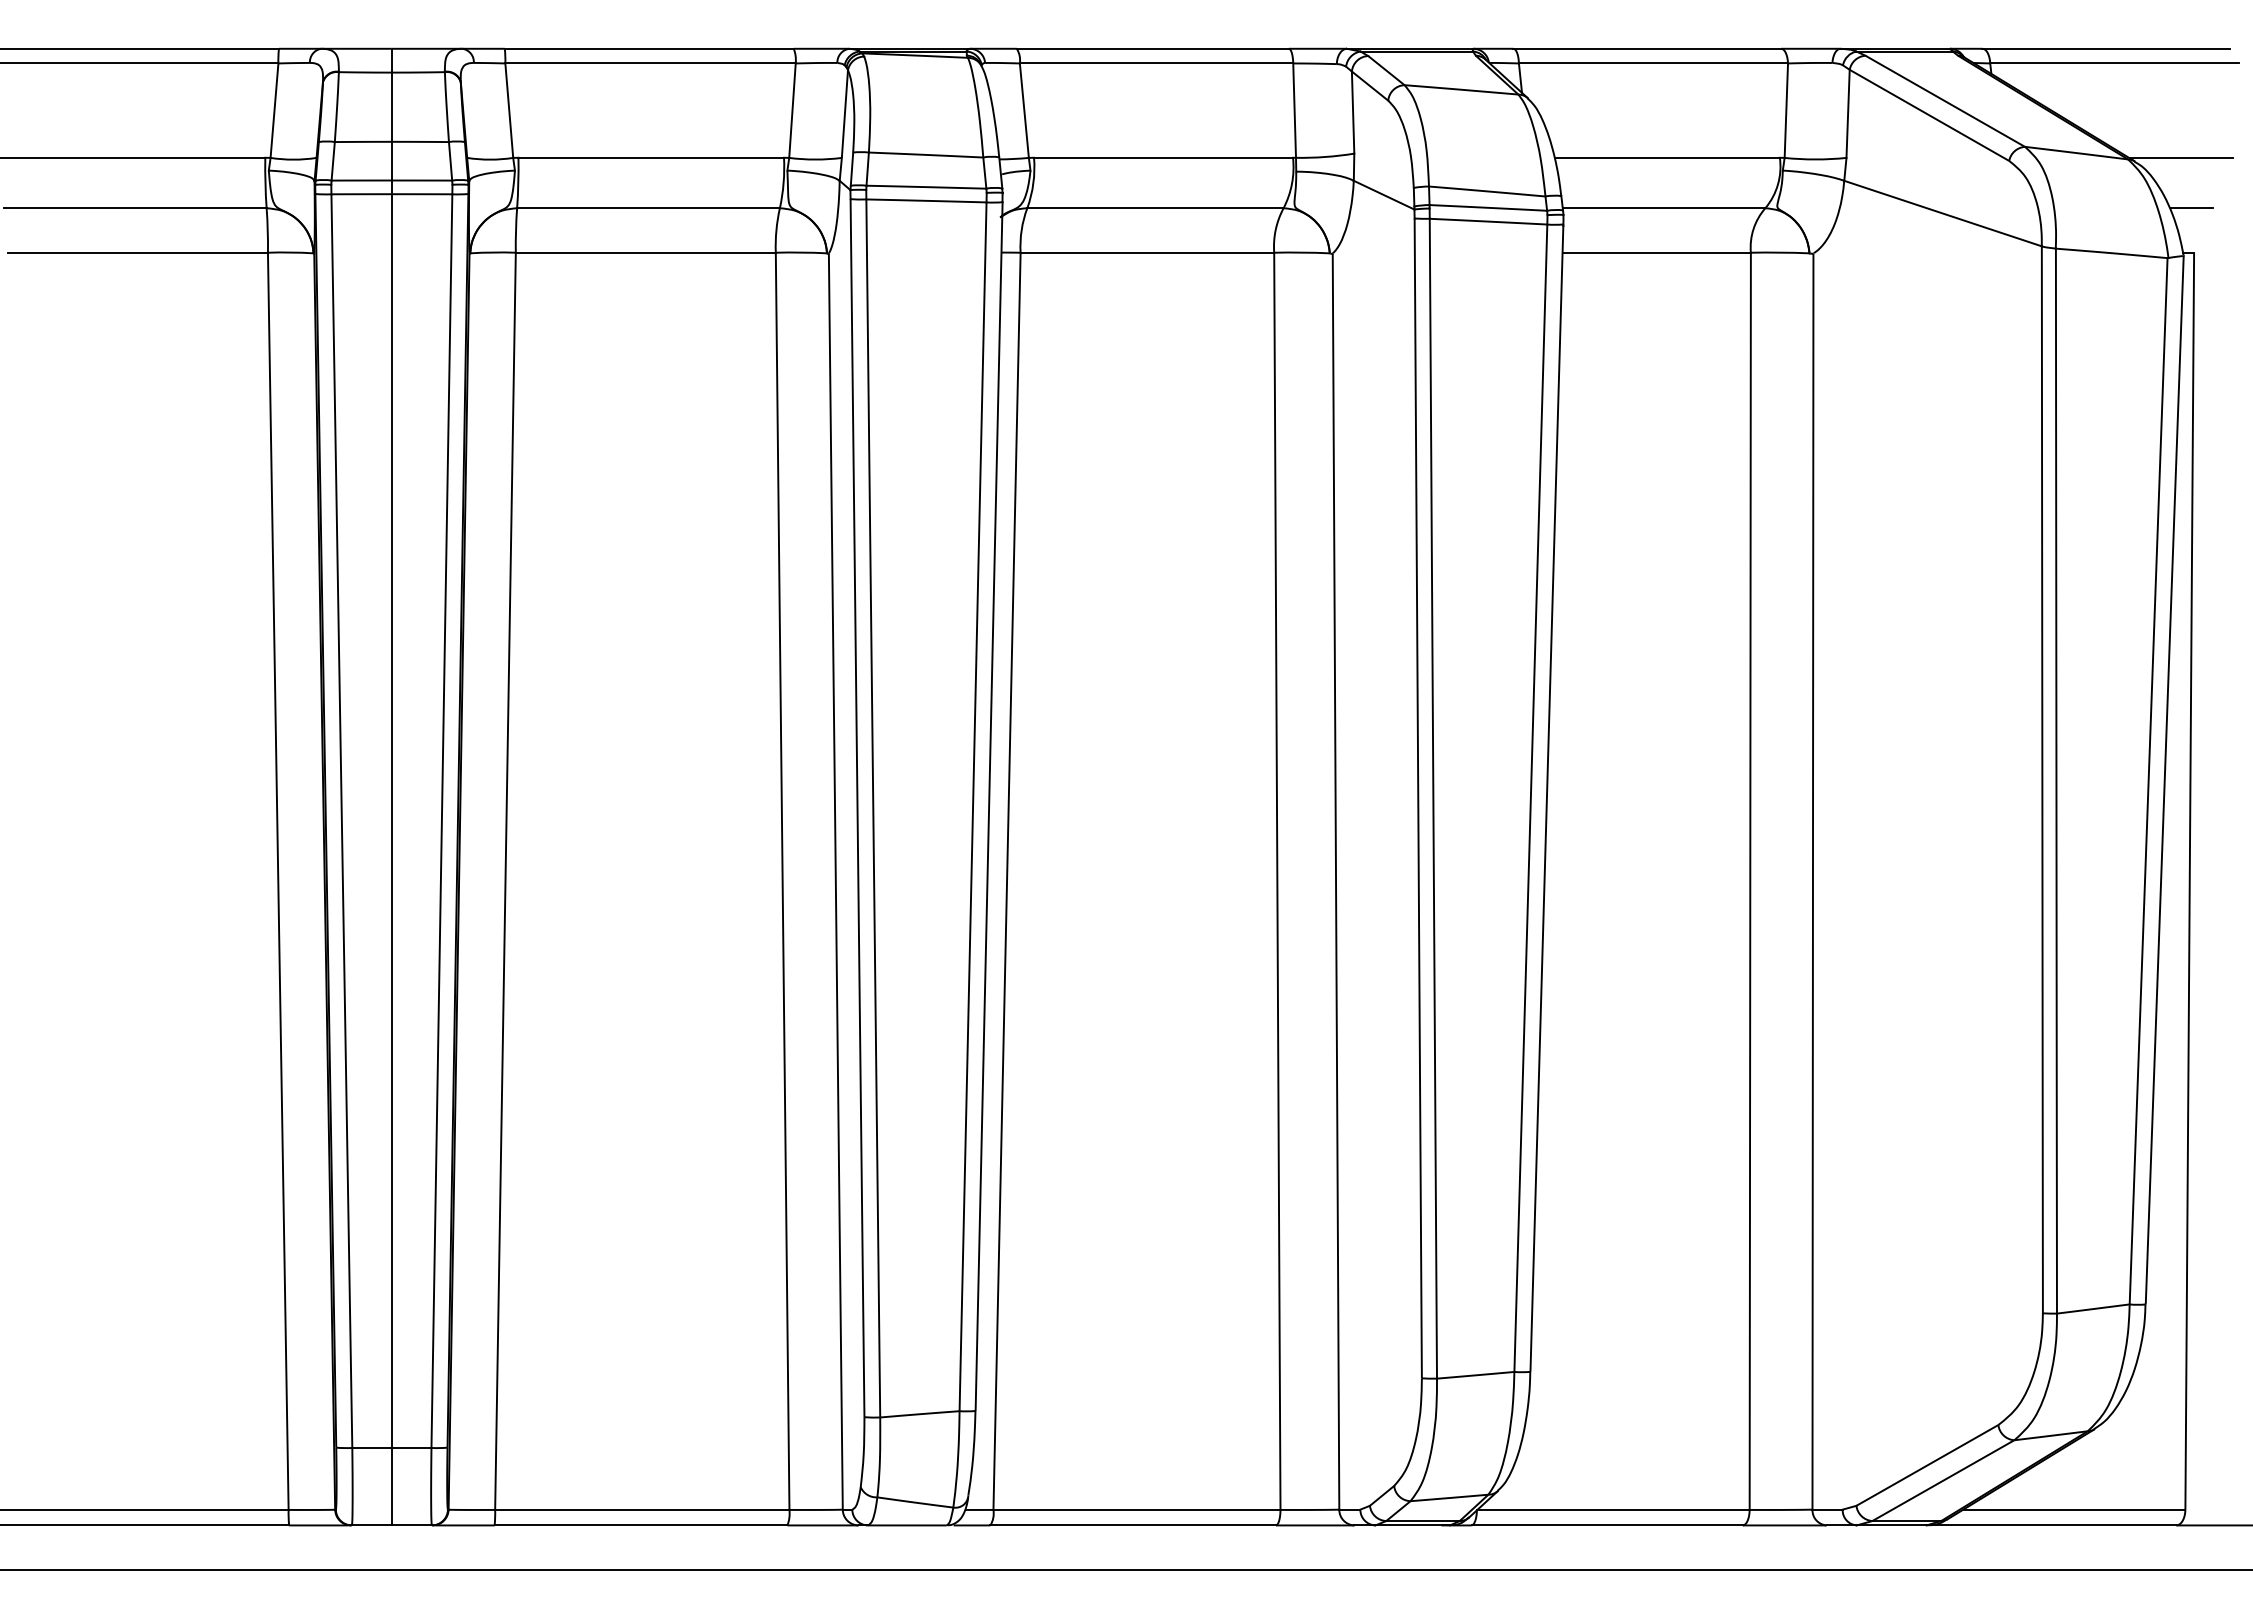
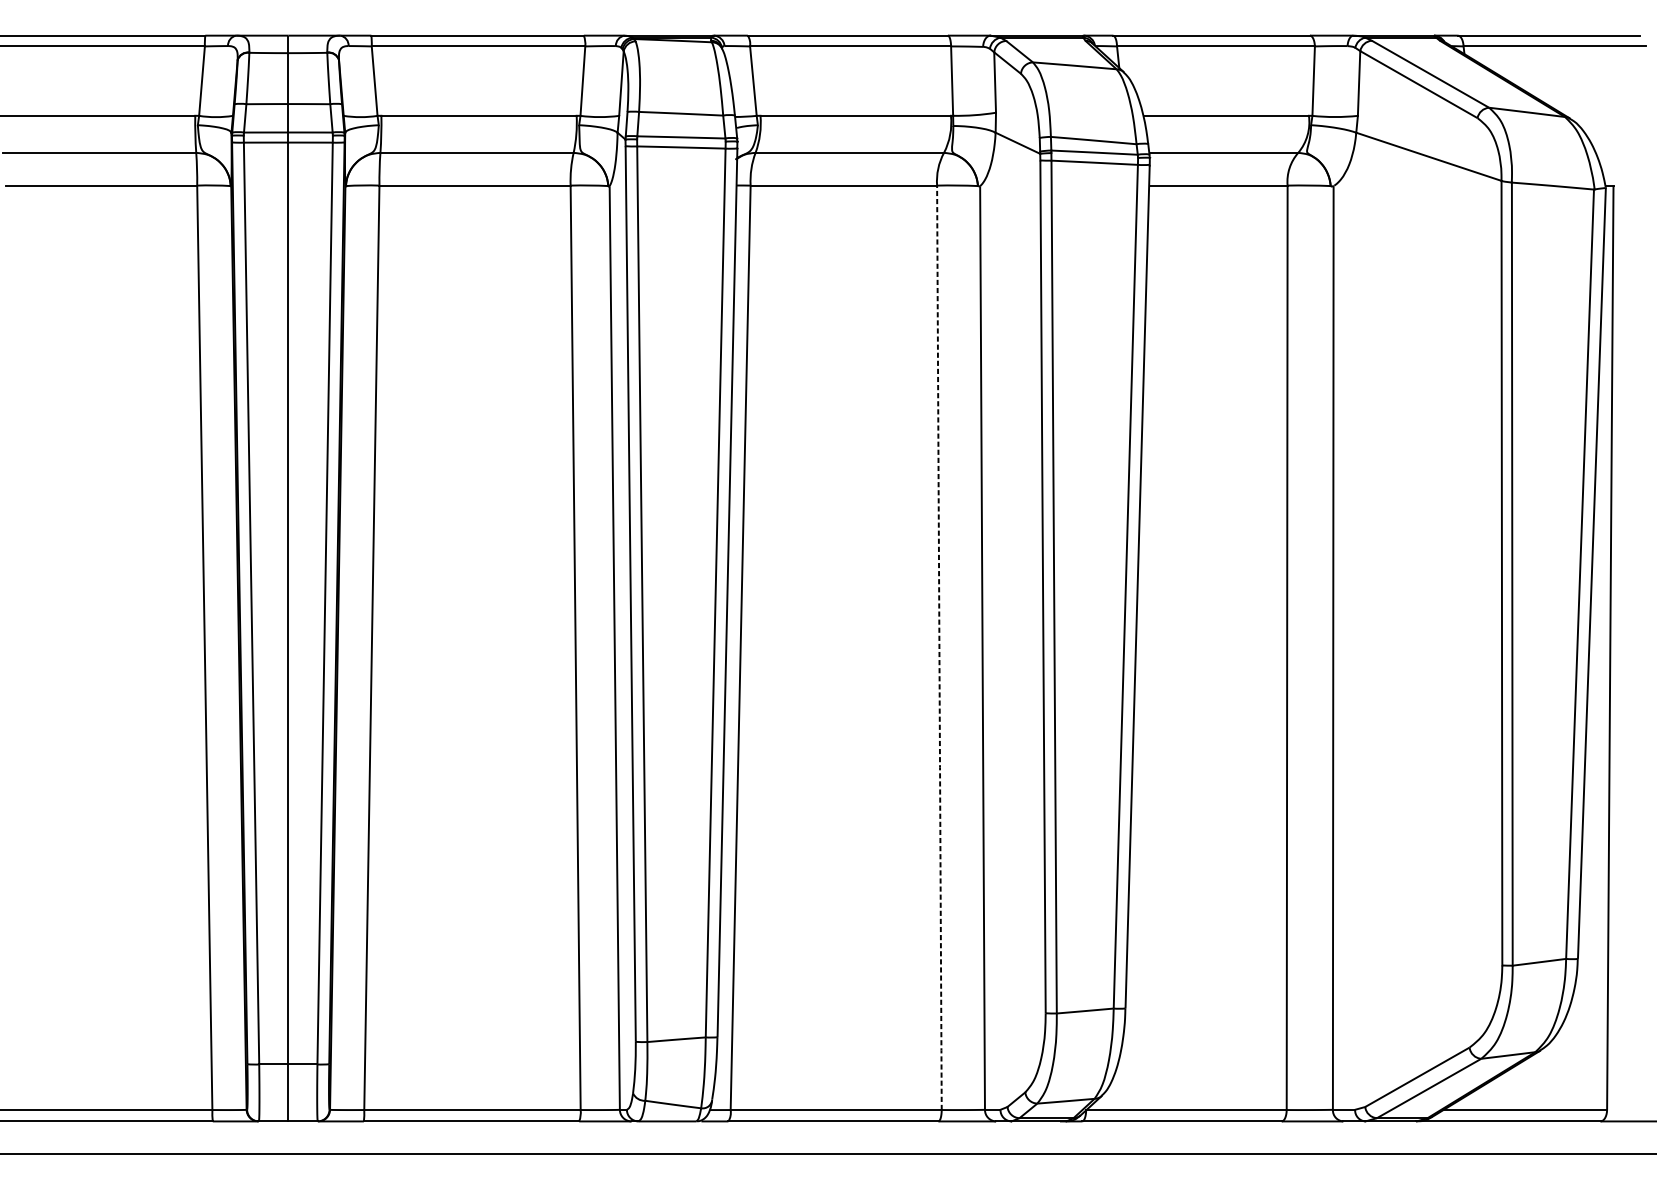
line: (2181, 157) -> (1604, 115), removed
line: (2191, 208) -> (1611, 153), removed
line: (1277, 882) -> (939, 648), solid -> dashed

